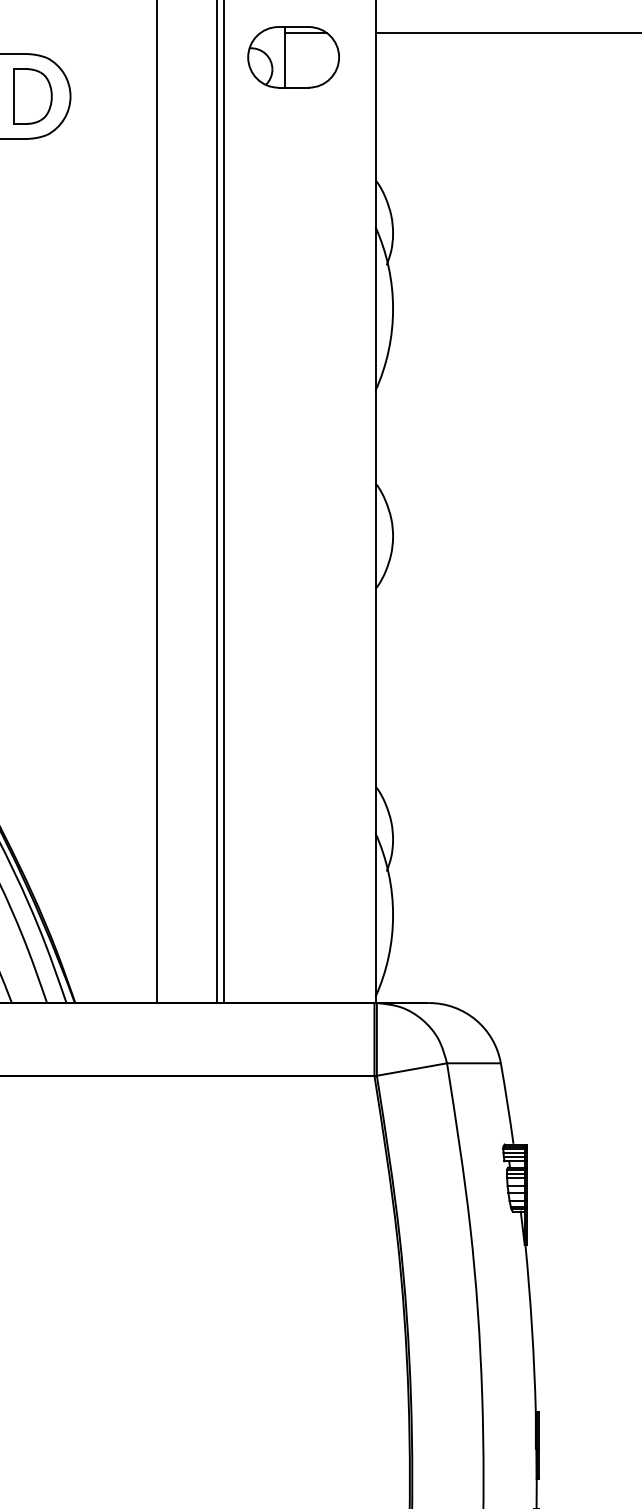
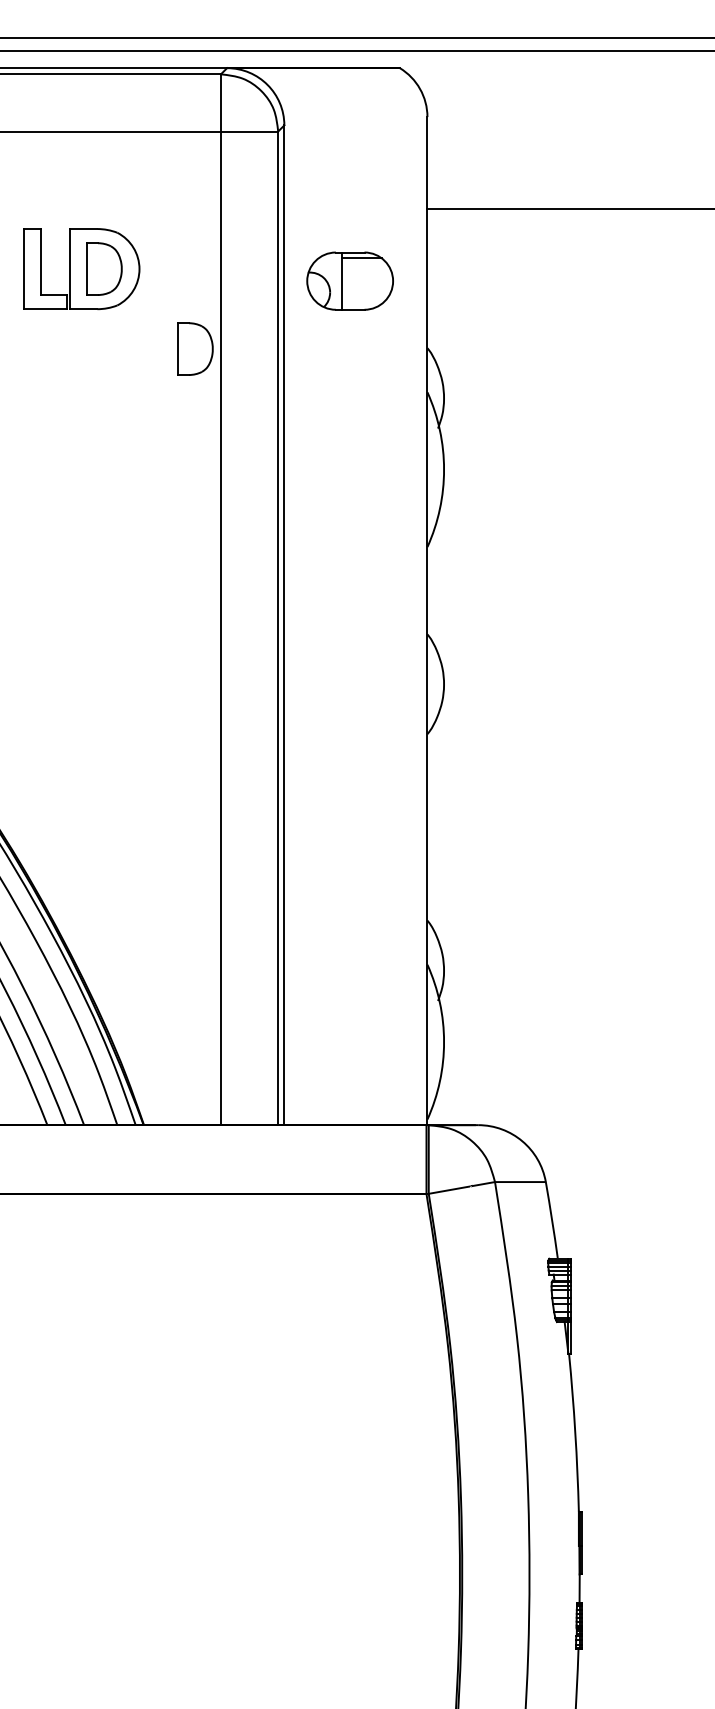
part: (292, 56) -> (349, 280), moved
part: (129, 180) -> (195, 348), added

